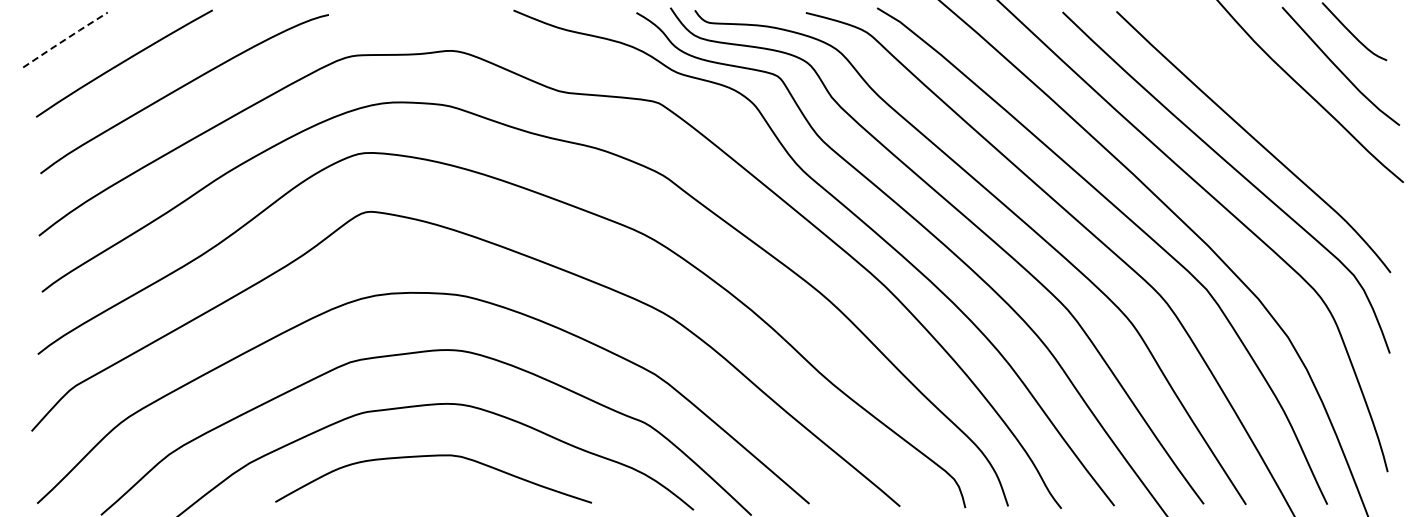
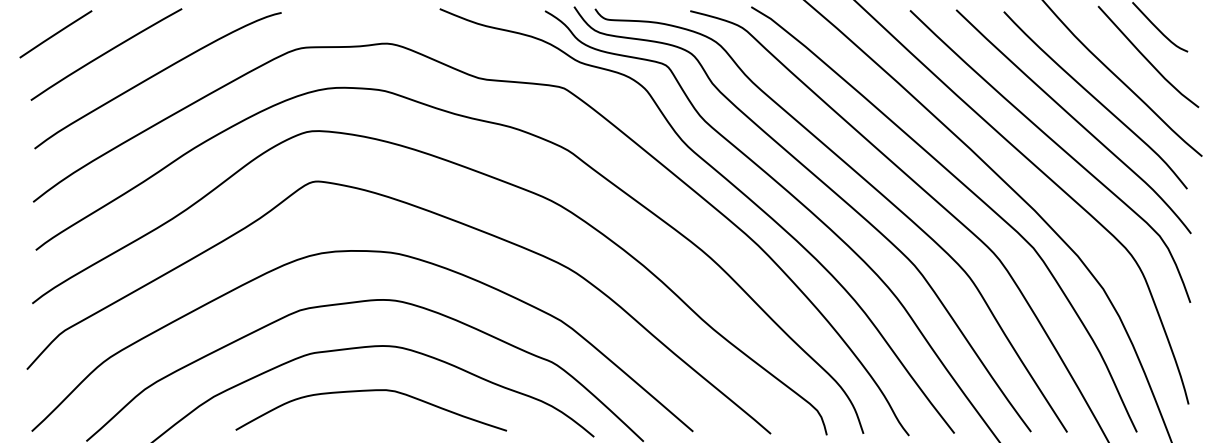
line: (65, 39) -> (55, 33), dashed -> solid
curve: (1278, 115) -> (1095, 99), added

